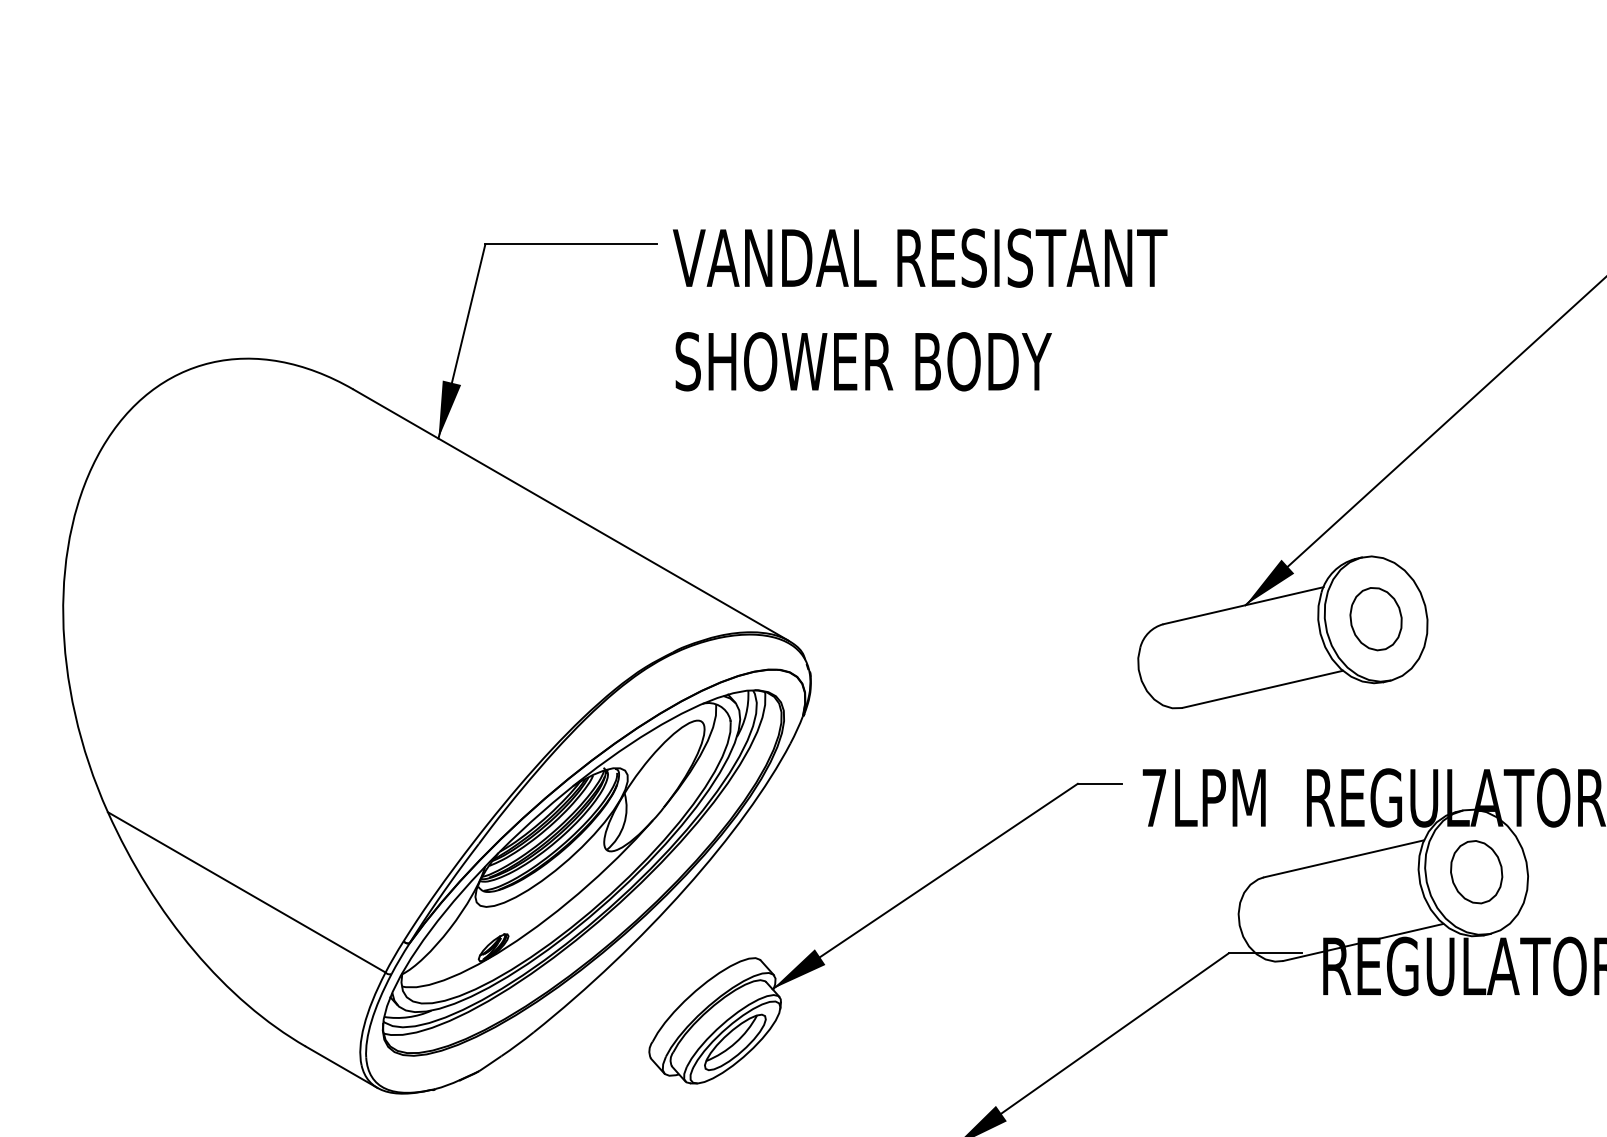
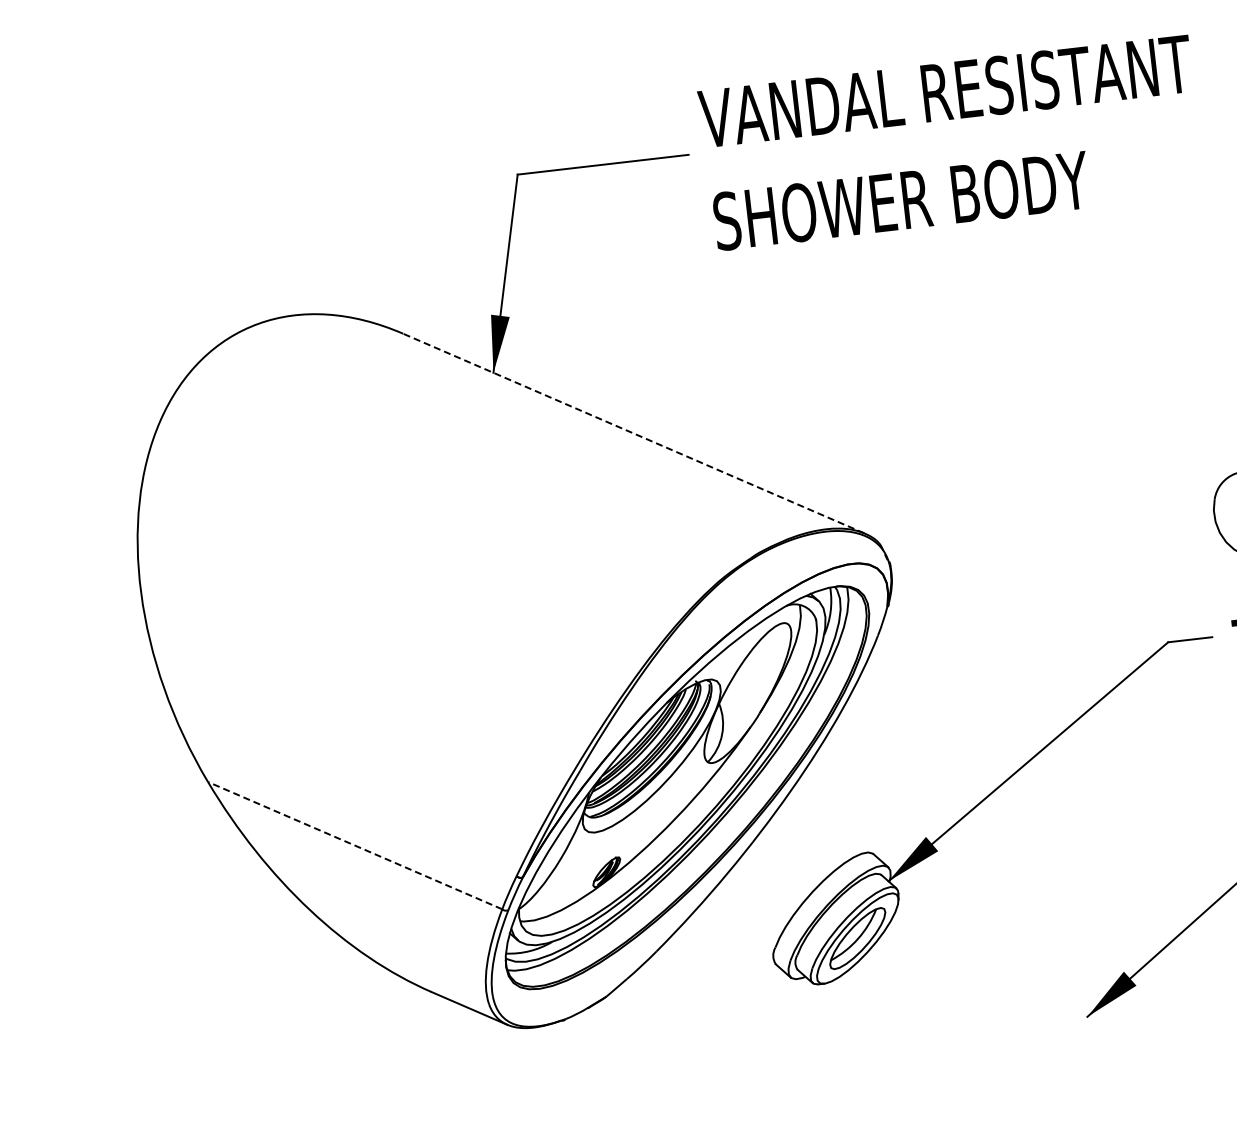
text: (920, 309) -> (952, 142), moved
line: (570, 514) -> (633, 433), solid -> dashed
line: (246, 892) -> (354, 845), solid -> dashed

